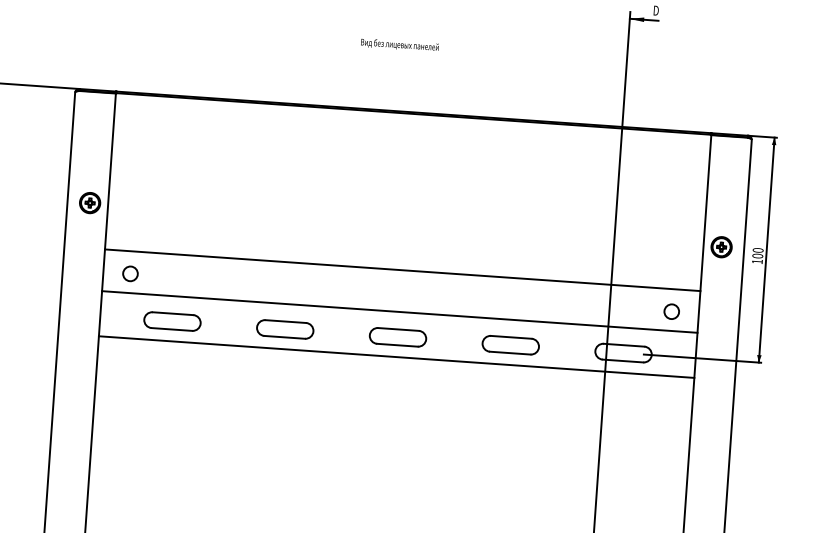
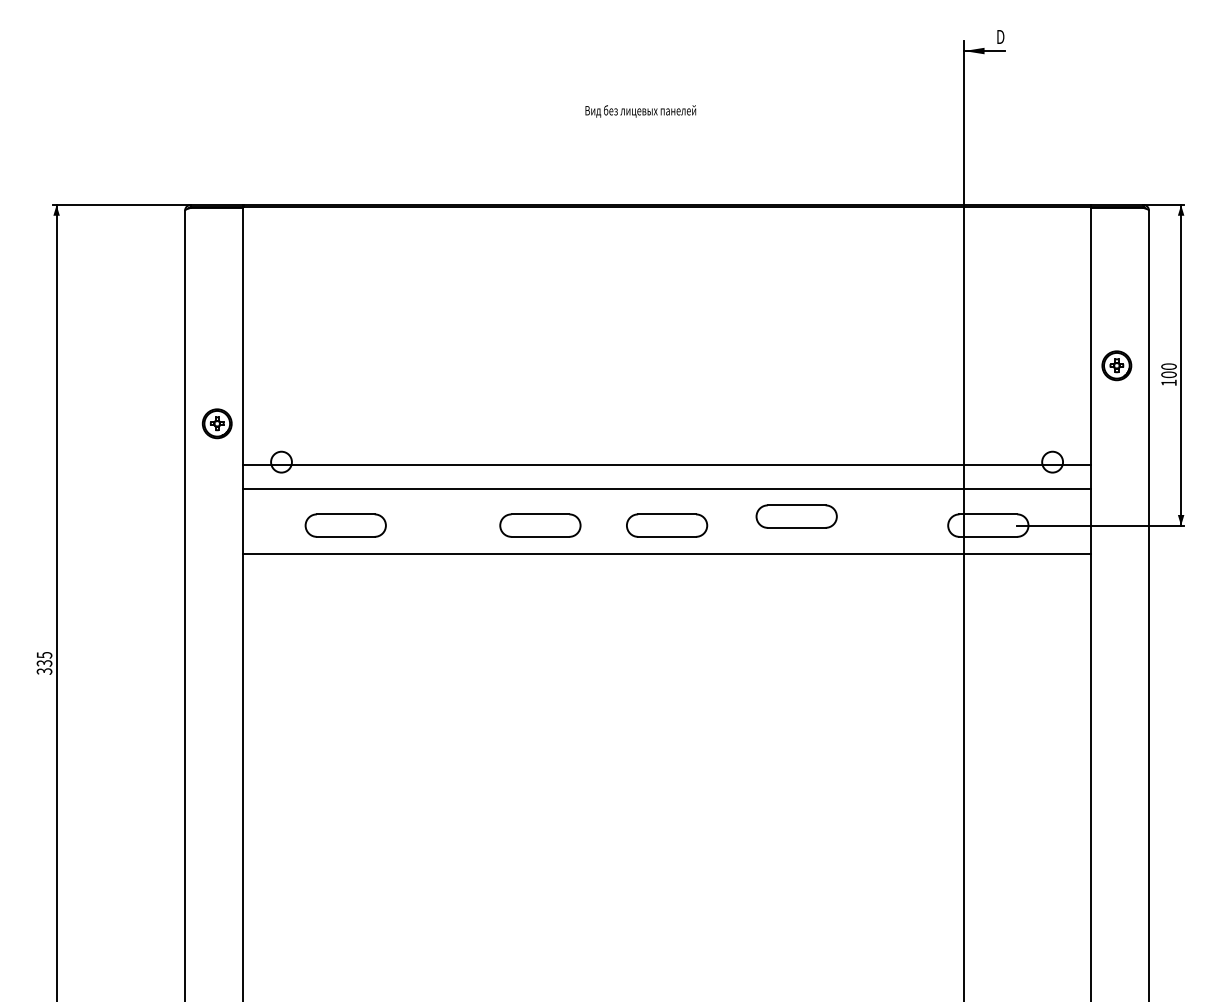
part: (89, 202) -> (216, 423), moved
line: (402, 270) -> (666, 465), moved
part: (285, 329) -> (540, 525), moved
part: (510, 345) -> (796, 516), moved

